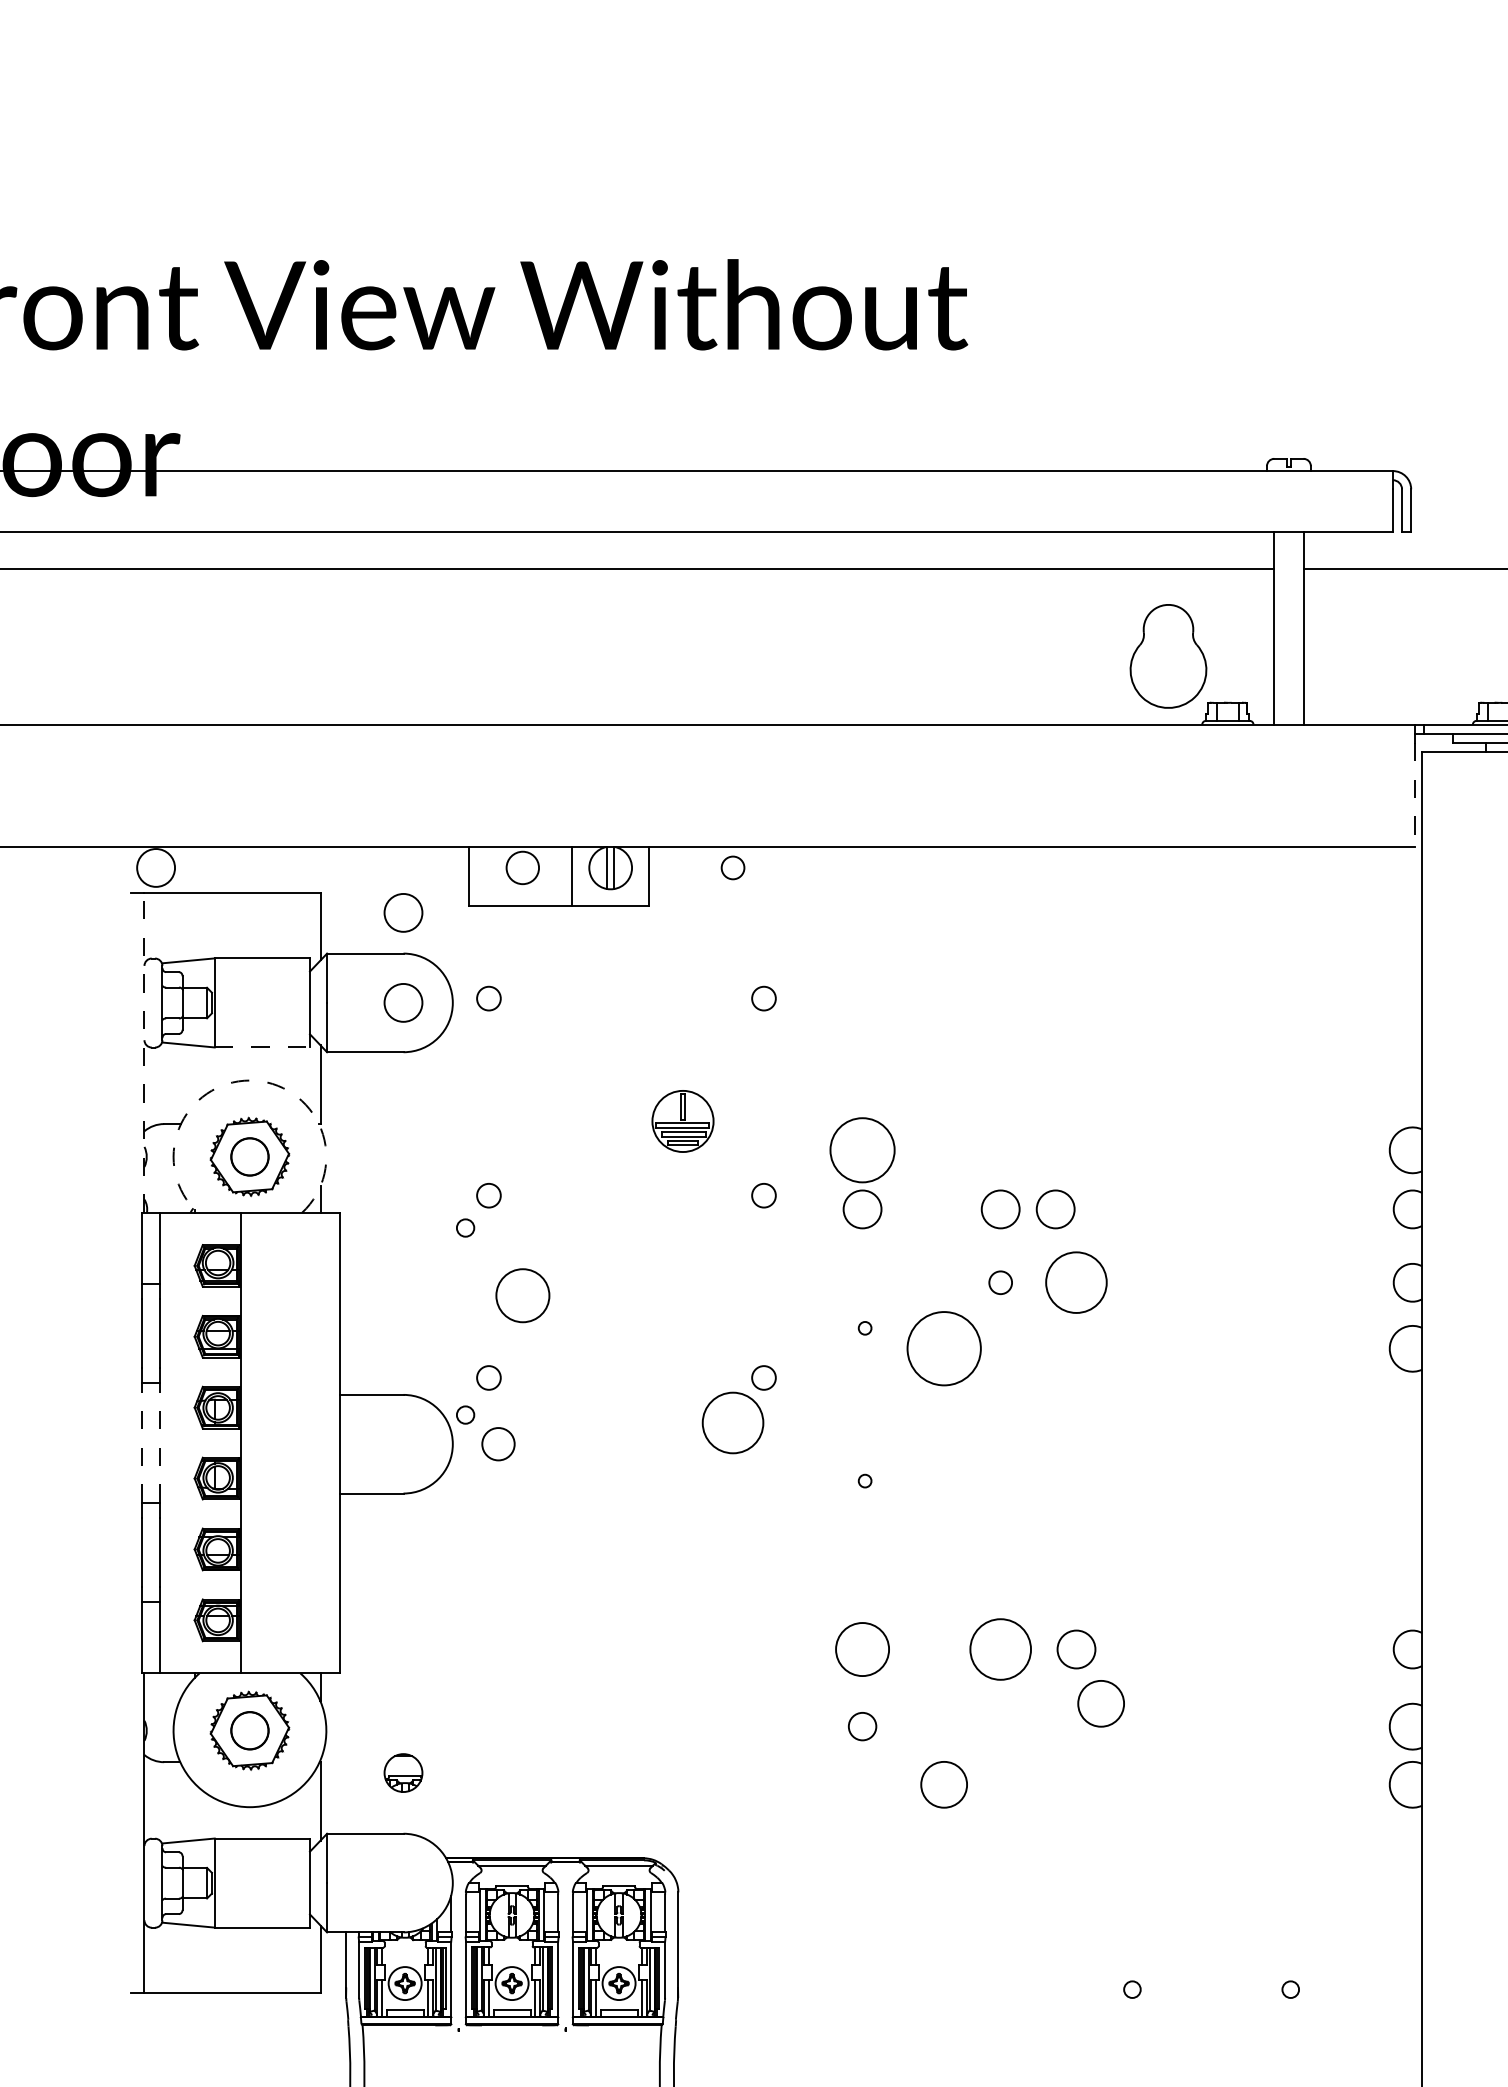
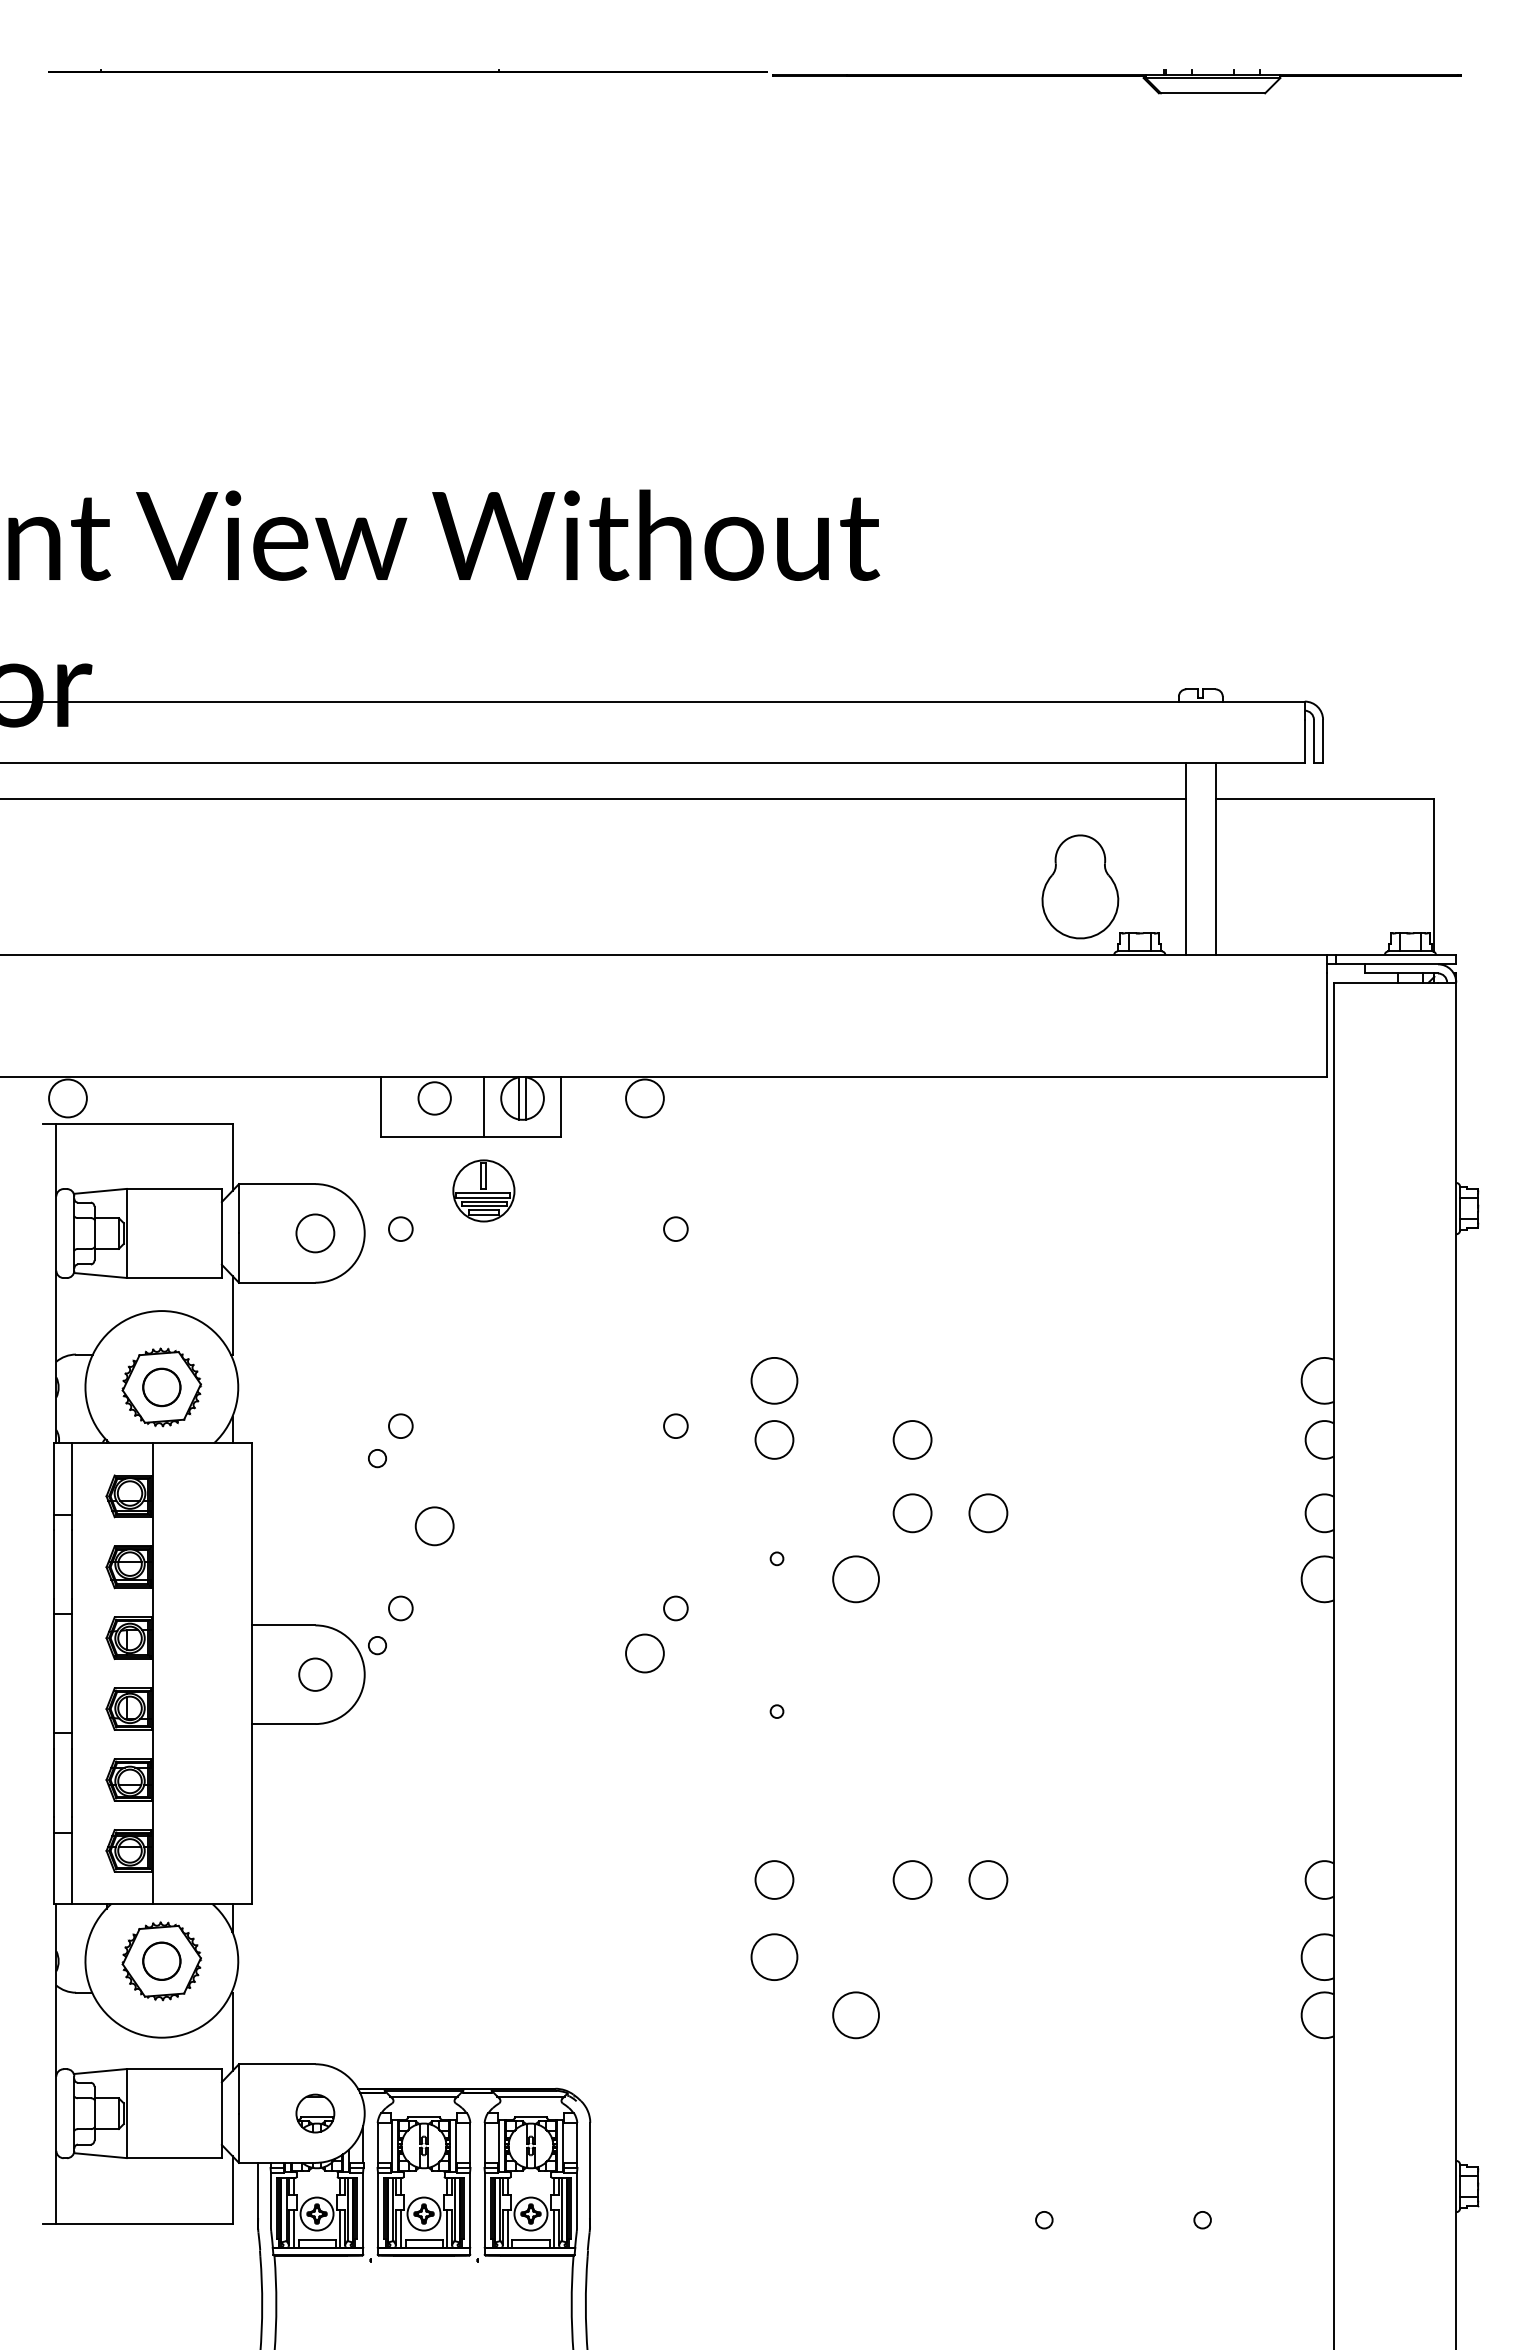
line: (1414, 794) -> (1326, 1025), dashed -> solid
circle: (732, 867) -> (644, 1098), size x1.67
circle: (403, 912) -> (315, 1143), removed
line: (262, 1046) -> (174, 1277), dashed -> solid
line: (144, 1052) -> (56, 1283), dashed -> solid
arc: (249, 1080) -> (161, 1311), dashed -> solid
part: (682, 1120) -> (483, 1190), moved
circle: (862, 1149) -> (774, 1380), size x0.71
circle: (1055, 1208) -> (967, 1439), removed
circle: (1000, 1282) -> (912, 1513), size x1.67
circle: (1076, 1282) -> (988, 1513), size x0.62
circle: (522, 1295) -> (434, 1526), size x0.71
circle: (943, 1348) -> (855, 1579), size x0.62
circle: (732, 1422) -> (644, 1653), size x0.62
line: (141, 1442) -> (53, 1673), dashed -> solid
line: (159, 1442) -> (71, 1673), dashed -> solid
circle: (498, 1443) -> (315, 1674), moved
circle: (862, 1648) -> (774, 1879), size x0.71
circle: (1000, 1648) -> (912, 1879), size x0.62
circle: (1100, 1703) -> (1012, 1934), removed
circle: (862, 1725) -> (774, 1956), size x1.67
part: (403, 1772) -> (315, 2113), moved

